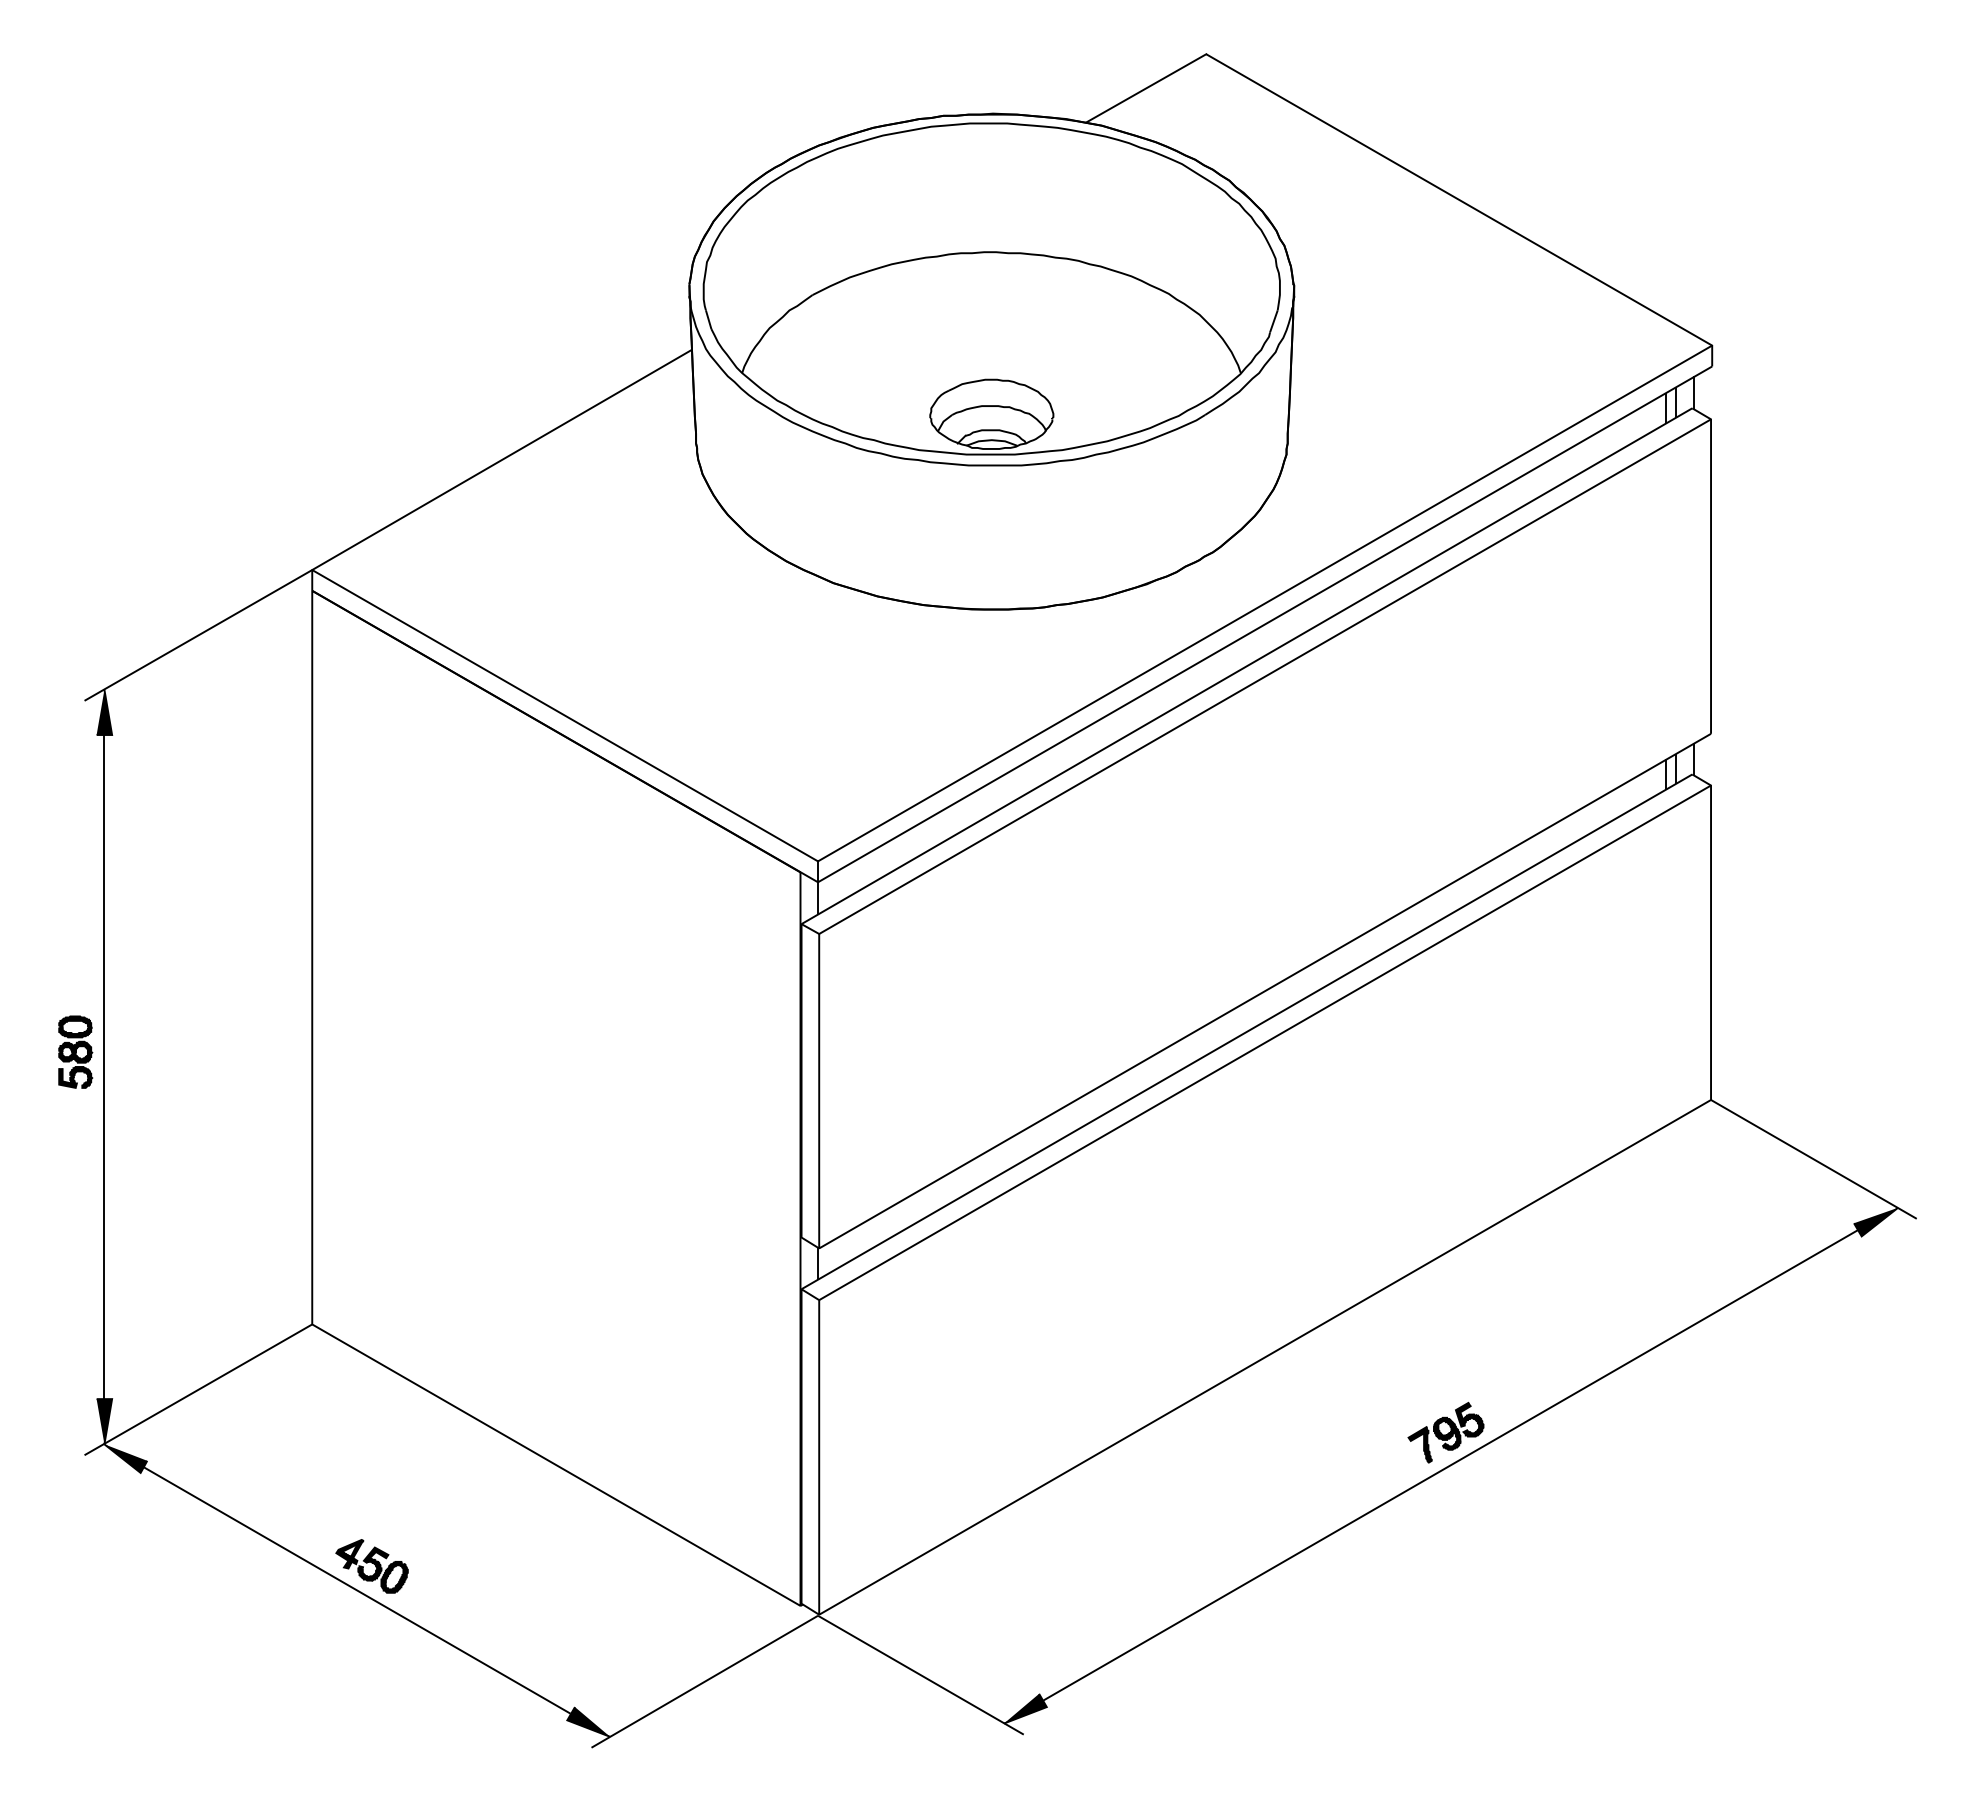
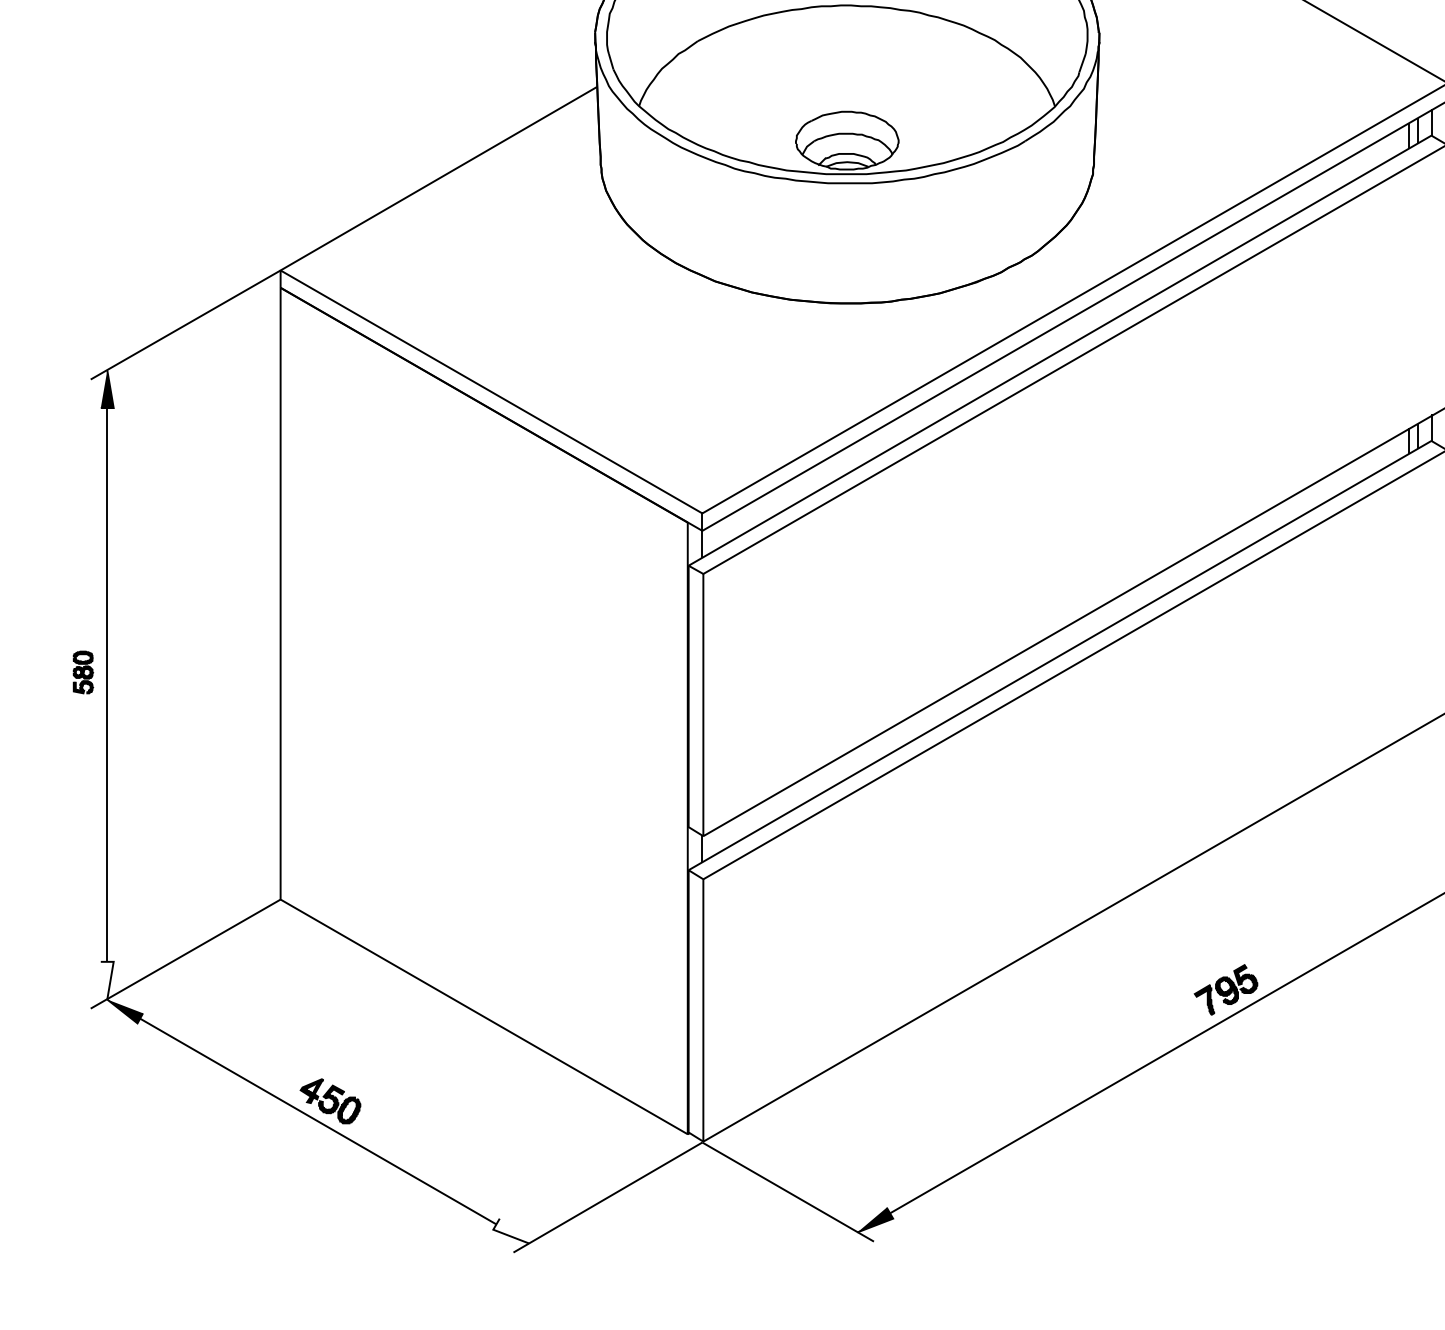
part: (75, 1051) -> (83, 671), size x0.7
fill: (104, 1421) -> (107, 980), removed
fill: (588, 1721) -> (510, 1230), removed

